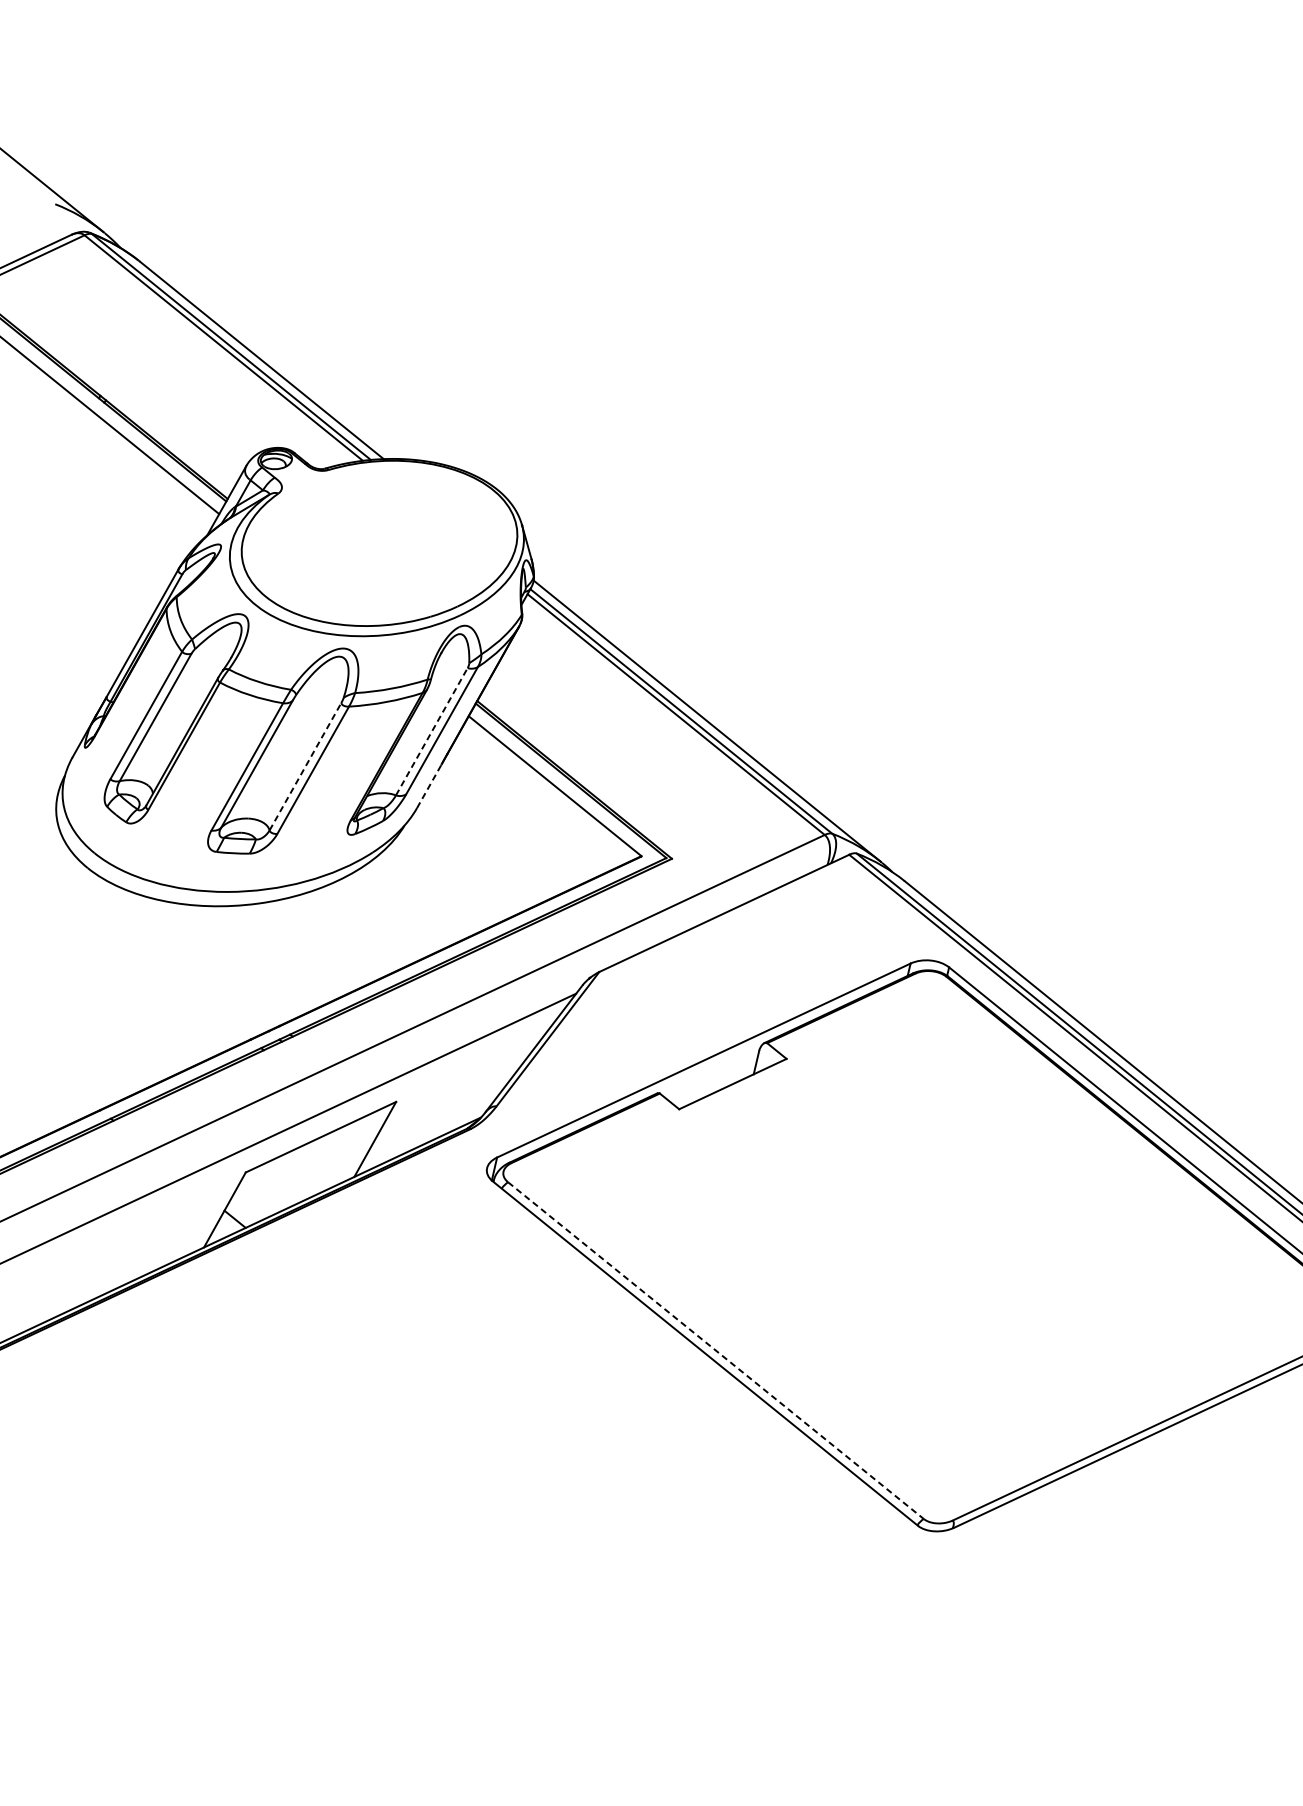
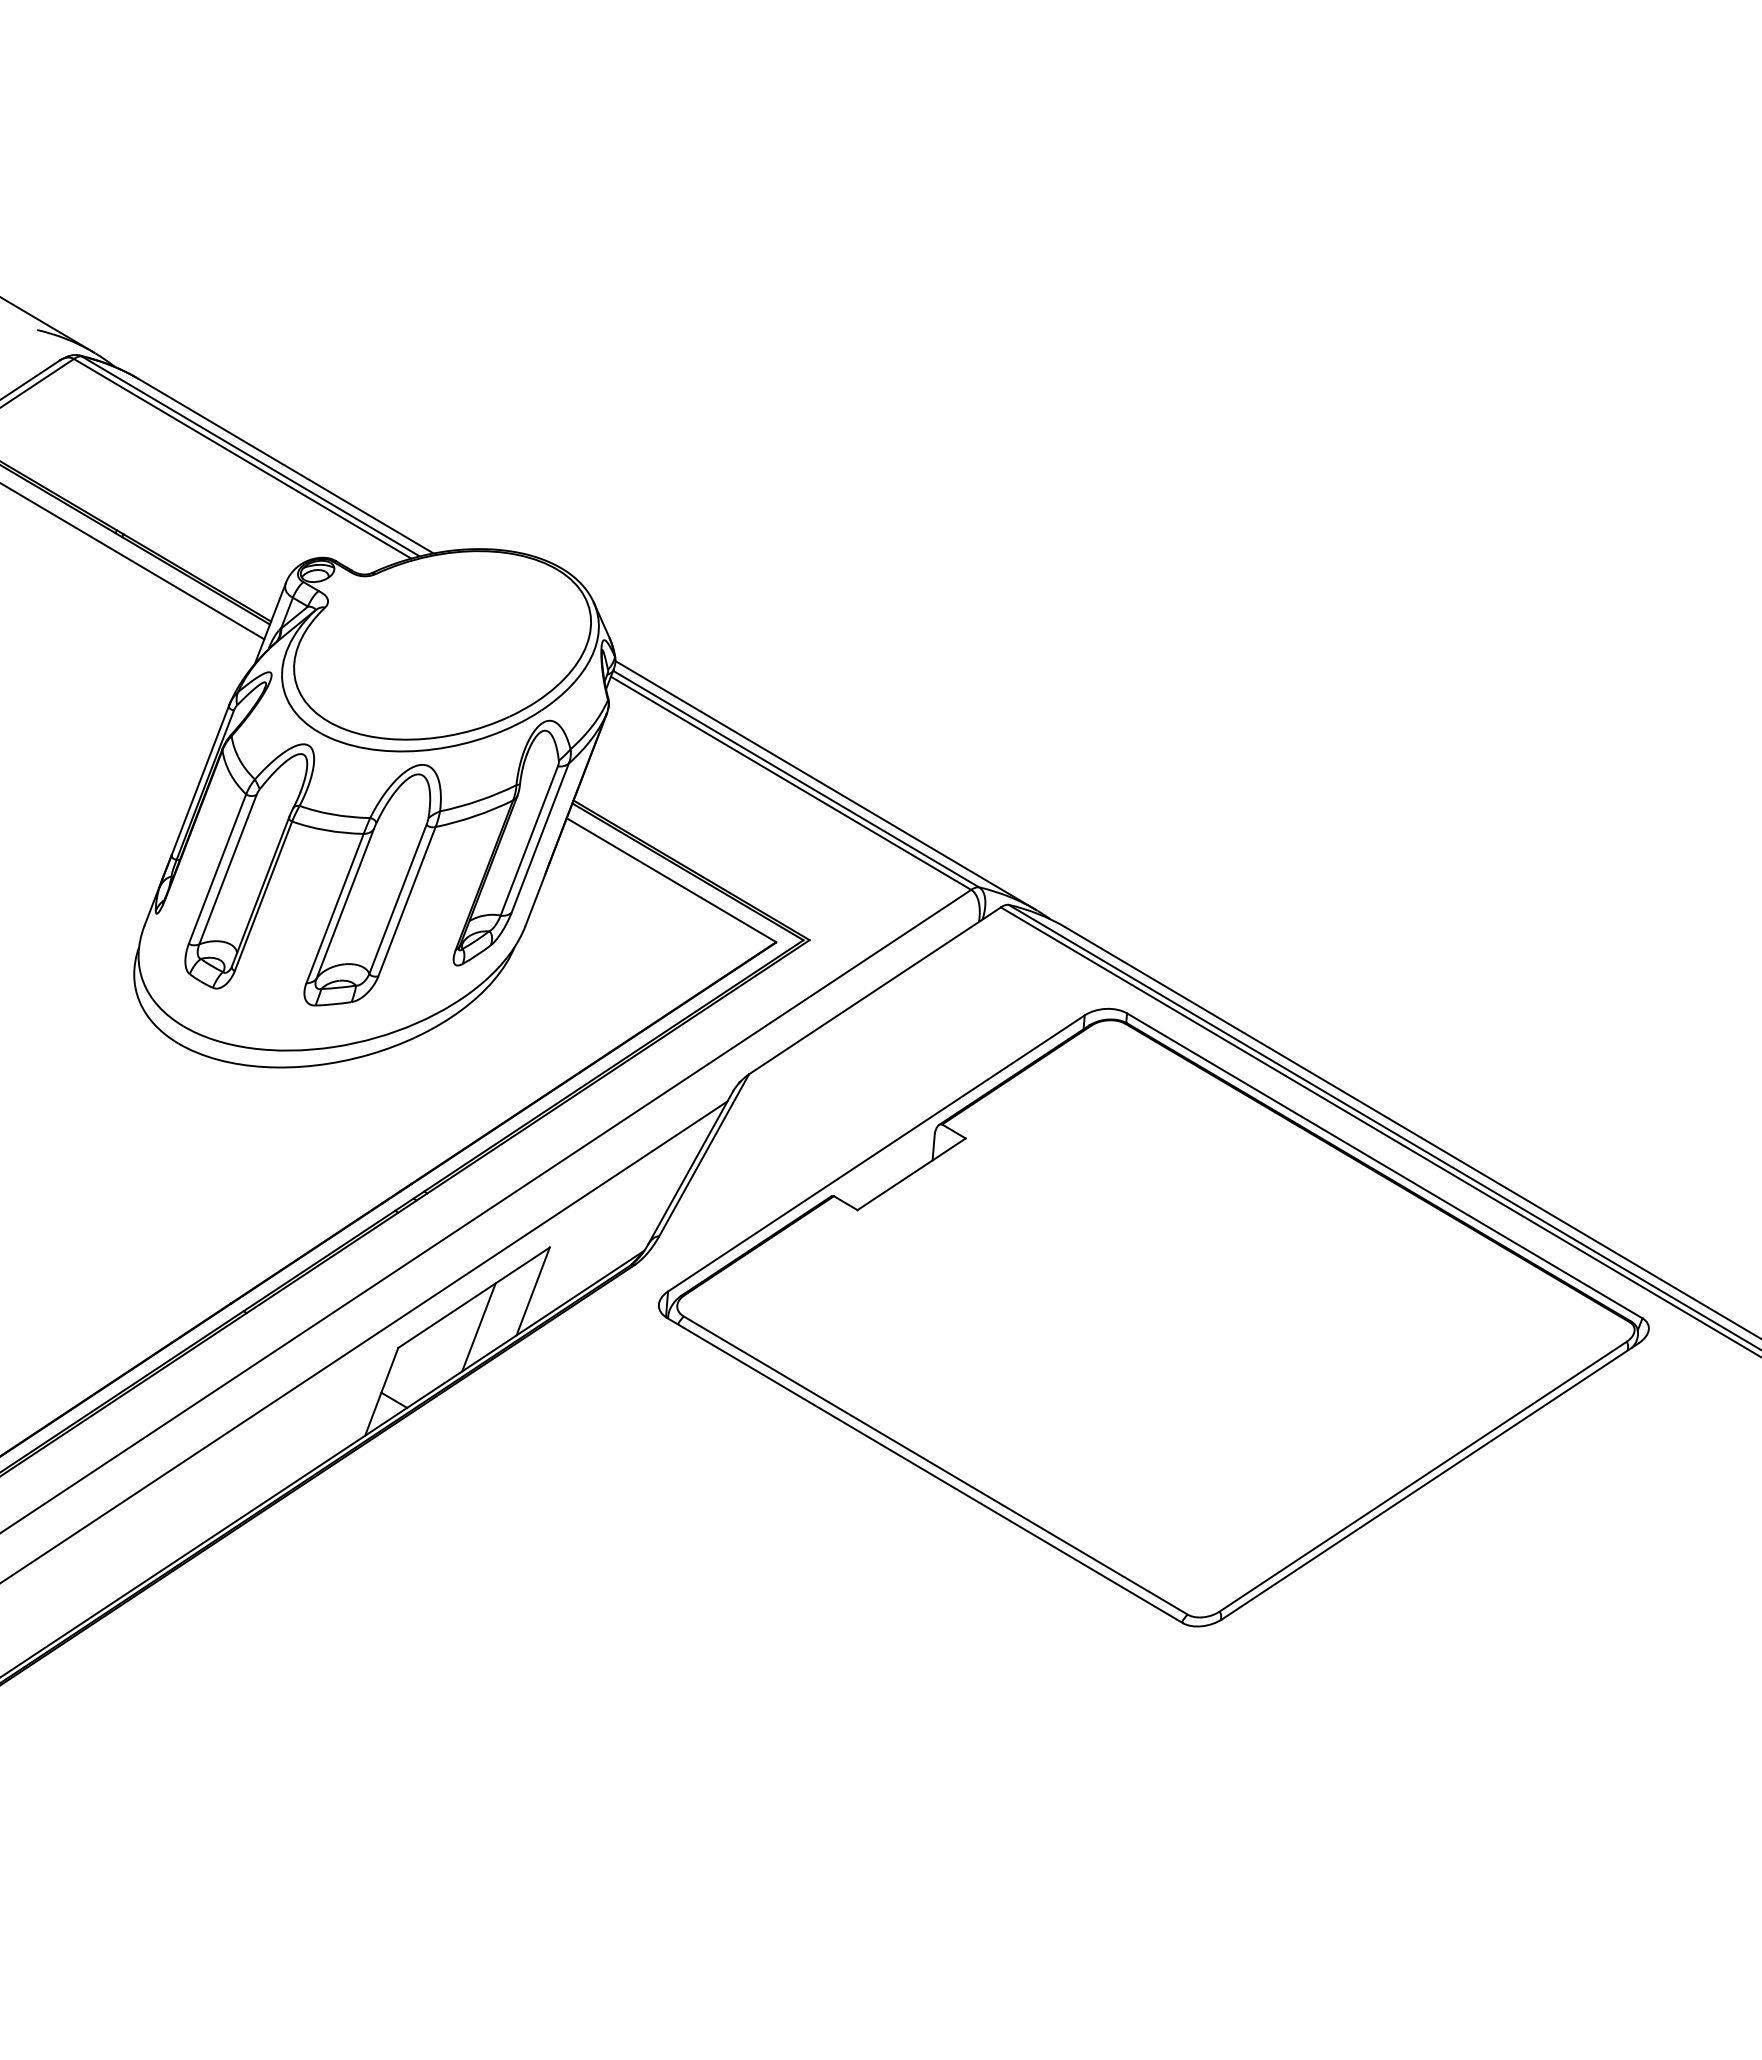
line: (432, 731) -> (529, 840), dashed -> solid
line: (305, 767) -> (398, 899), dashed -> solid
line: (429, 787) -> (535, 901), dashed -> solid
line: (320, 1164) -> (478, 1327), added
line: (715, 1350) -> (935, 1465), dashed -> solid

